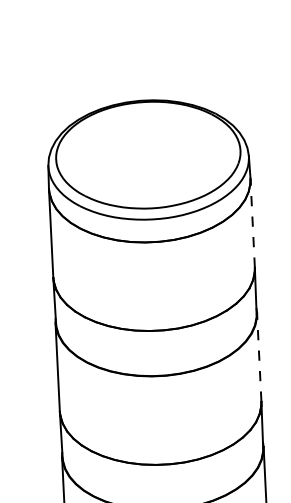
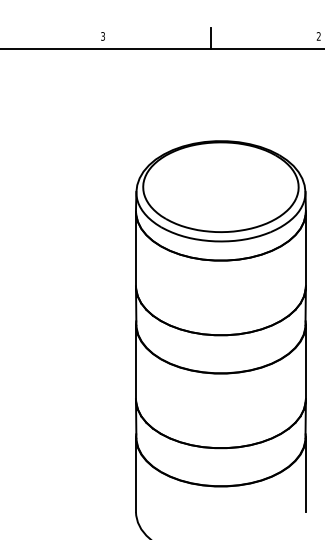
line: (252, 222) -> (305, 248), dashed -> solid
line: (258, 356) -> (305, 361), dashed -> solid

